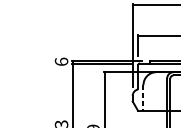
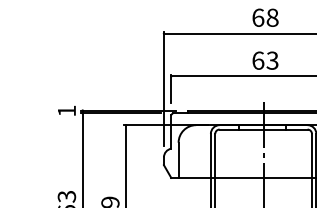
text: (61, 61) -> (66, 110), 6 -> 1
line: (143, 98) -> (178, 160), dashed -> solid

